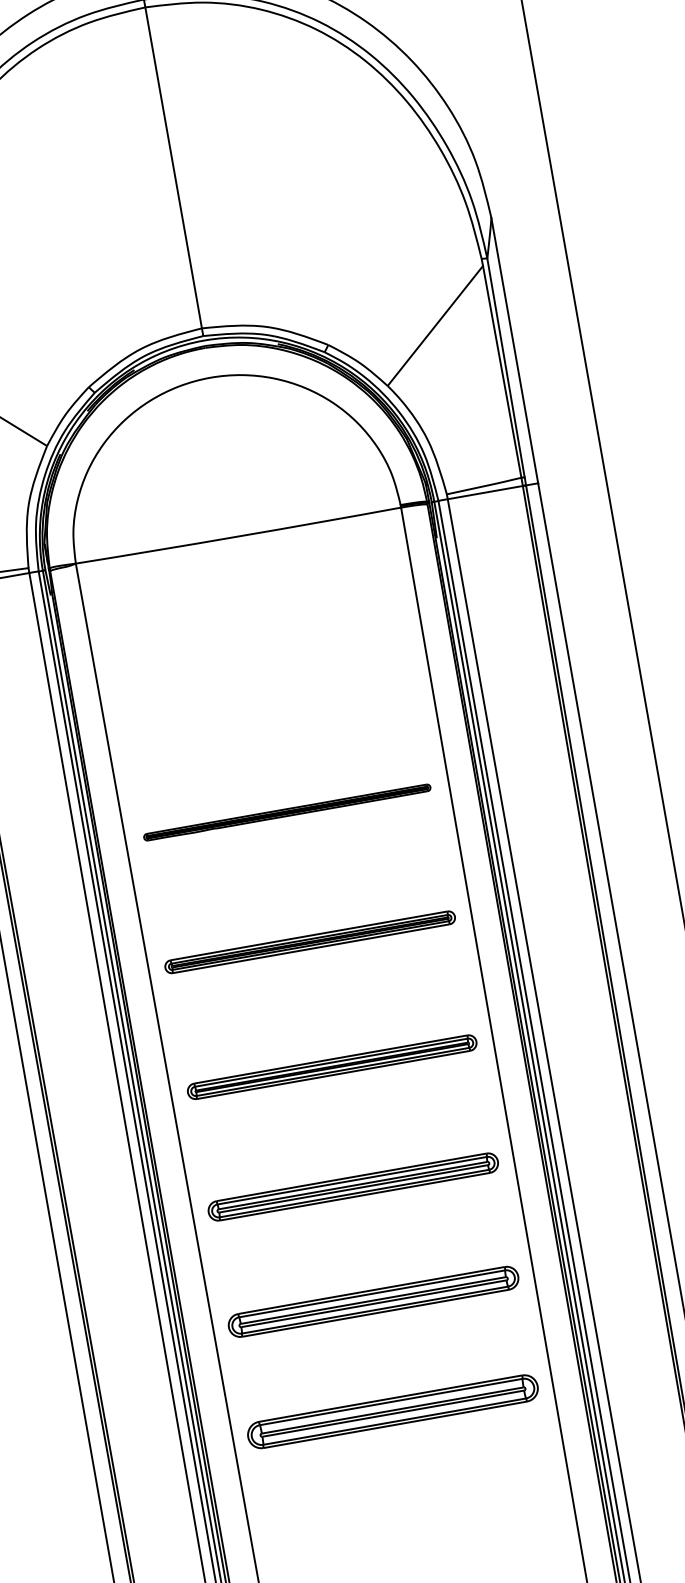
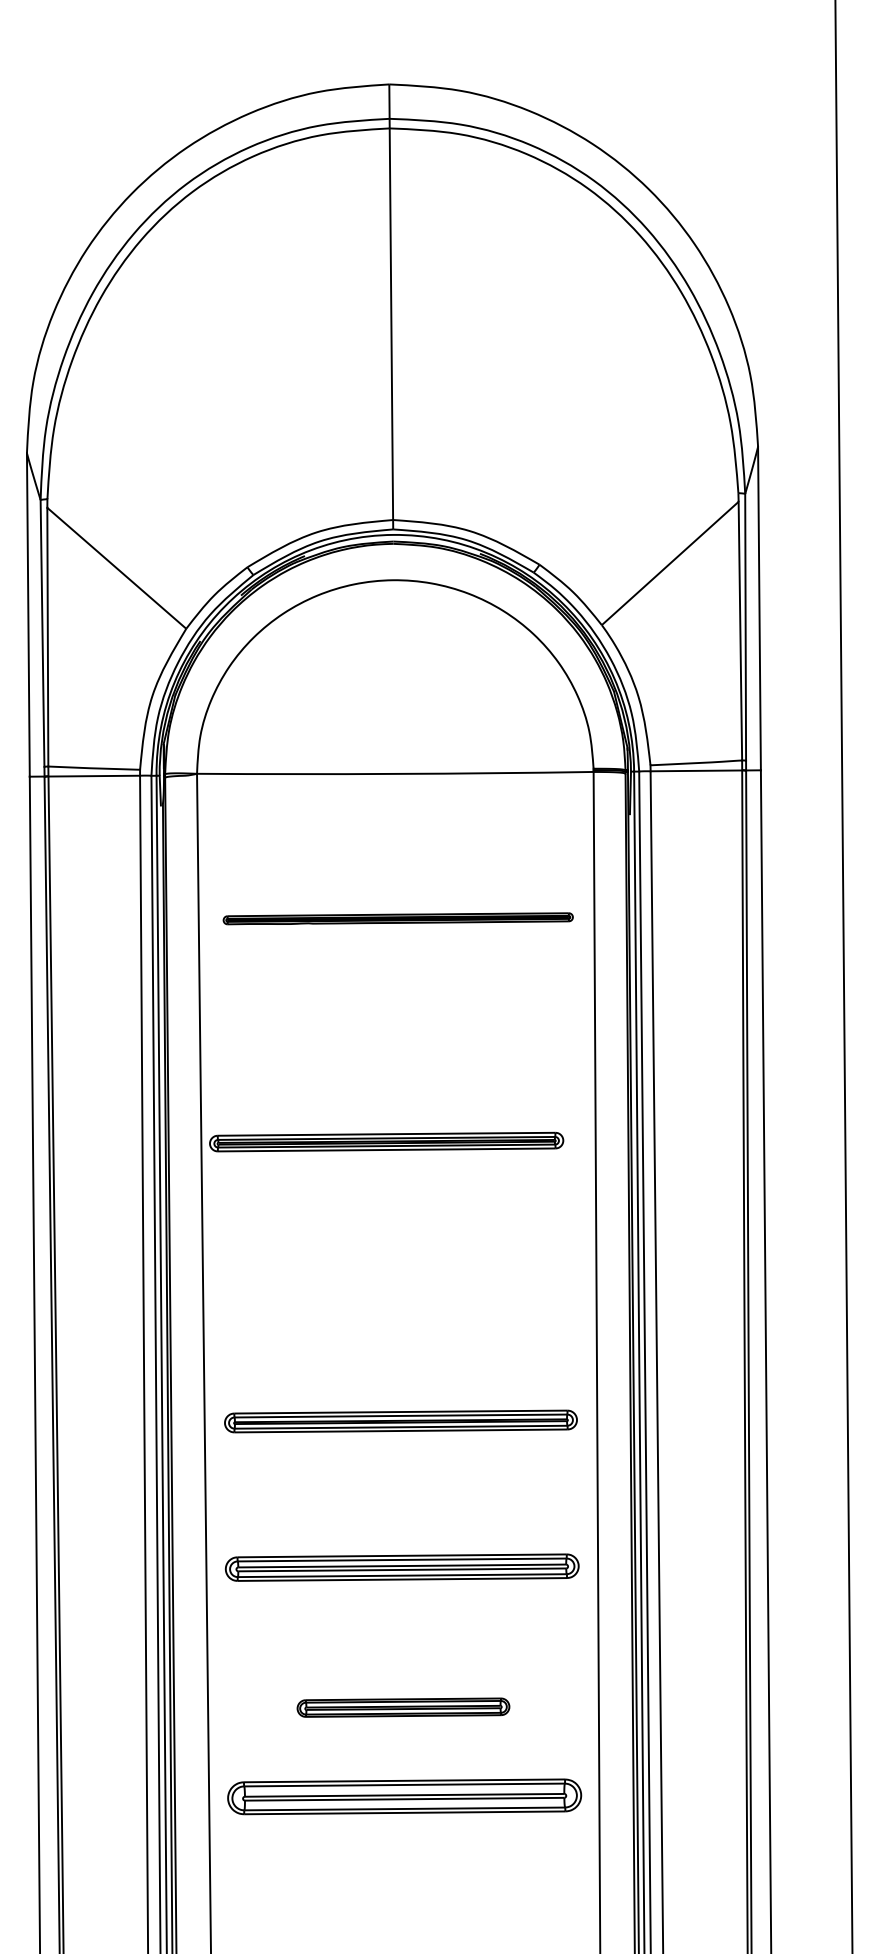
part: (286, 812) -> (397, 918), moved
part: (309, 941) -> (386, 1141), moved
part: (373, 1301) -> (403, 1707), size x0.6
part: (392, 1411) -> (404, 1796), moved

